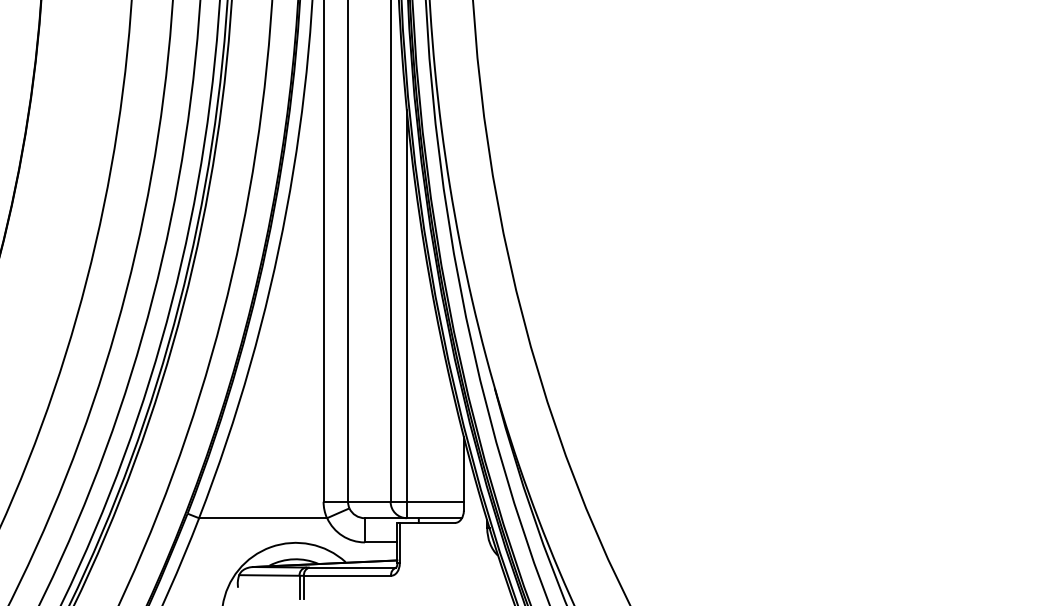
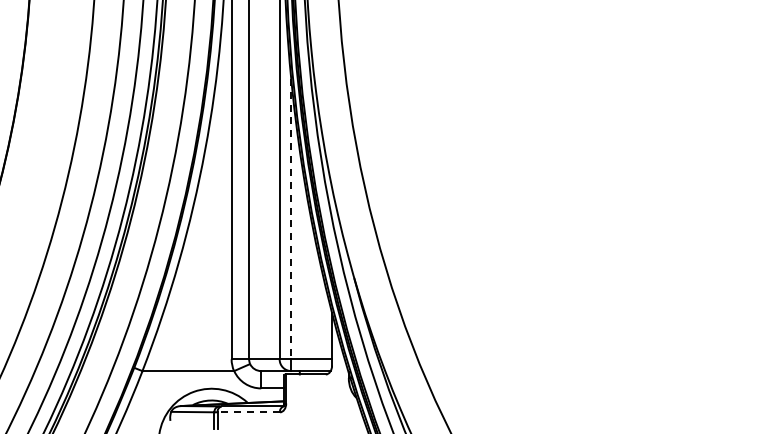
line: (407, 306) -> (291, 219), solid -> dashed
line: (347, 576) -> (248, 412), solid -> dashed

